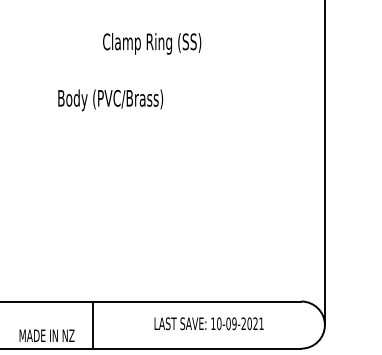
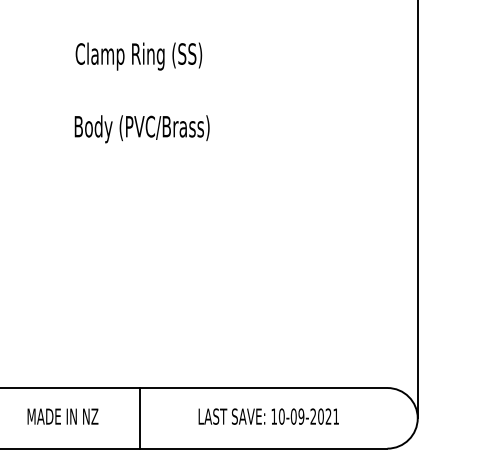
text: (152, 43) -> (139, 56), moved
line: (93, 324) -> (140, 417), moved
text: (46, 335) -> (62, 416), moved

